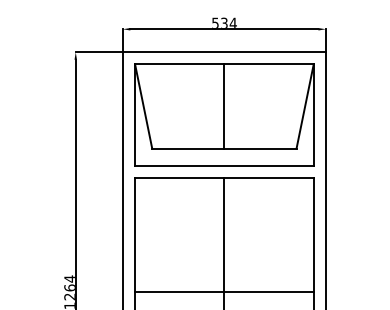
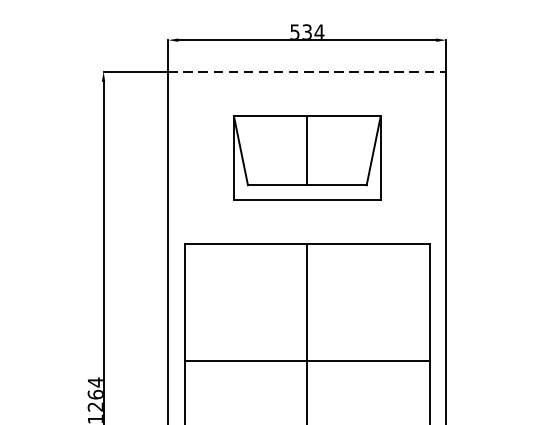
line: (224, 52) -> (307, 72), solid -> dashed
part: (224, 114) -> (307, 156), size x0.6
line: (224, 292) -> (307, 361), moved

